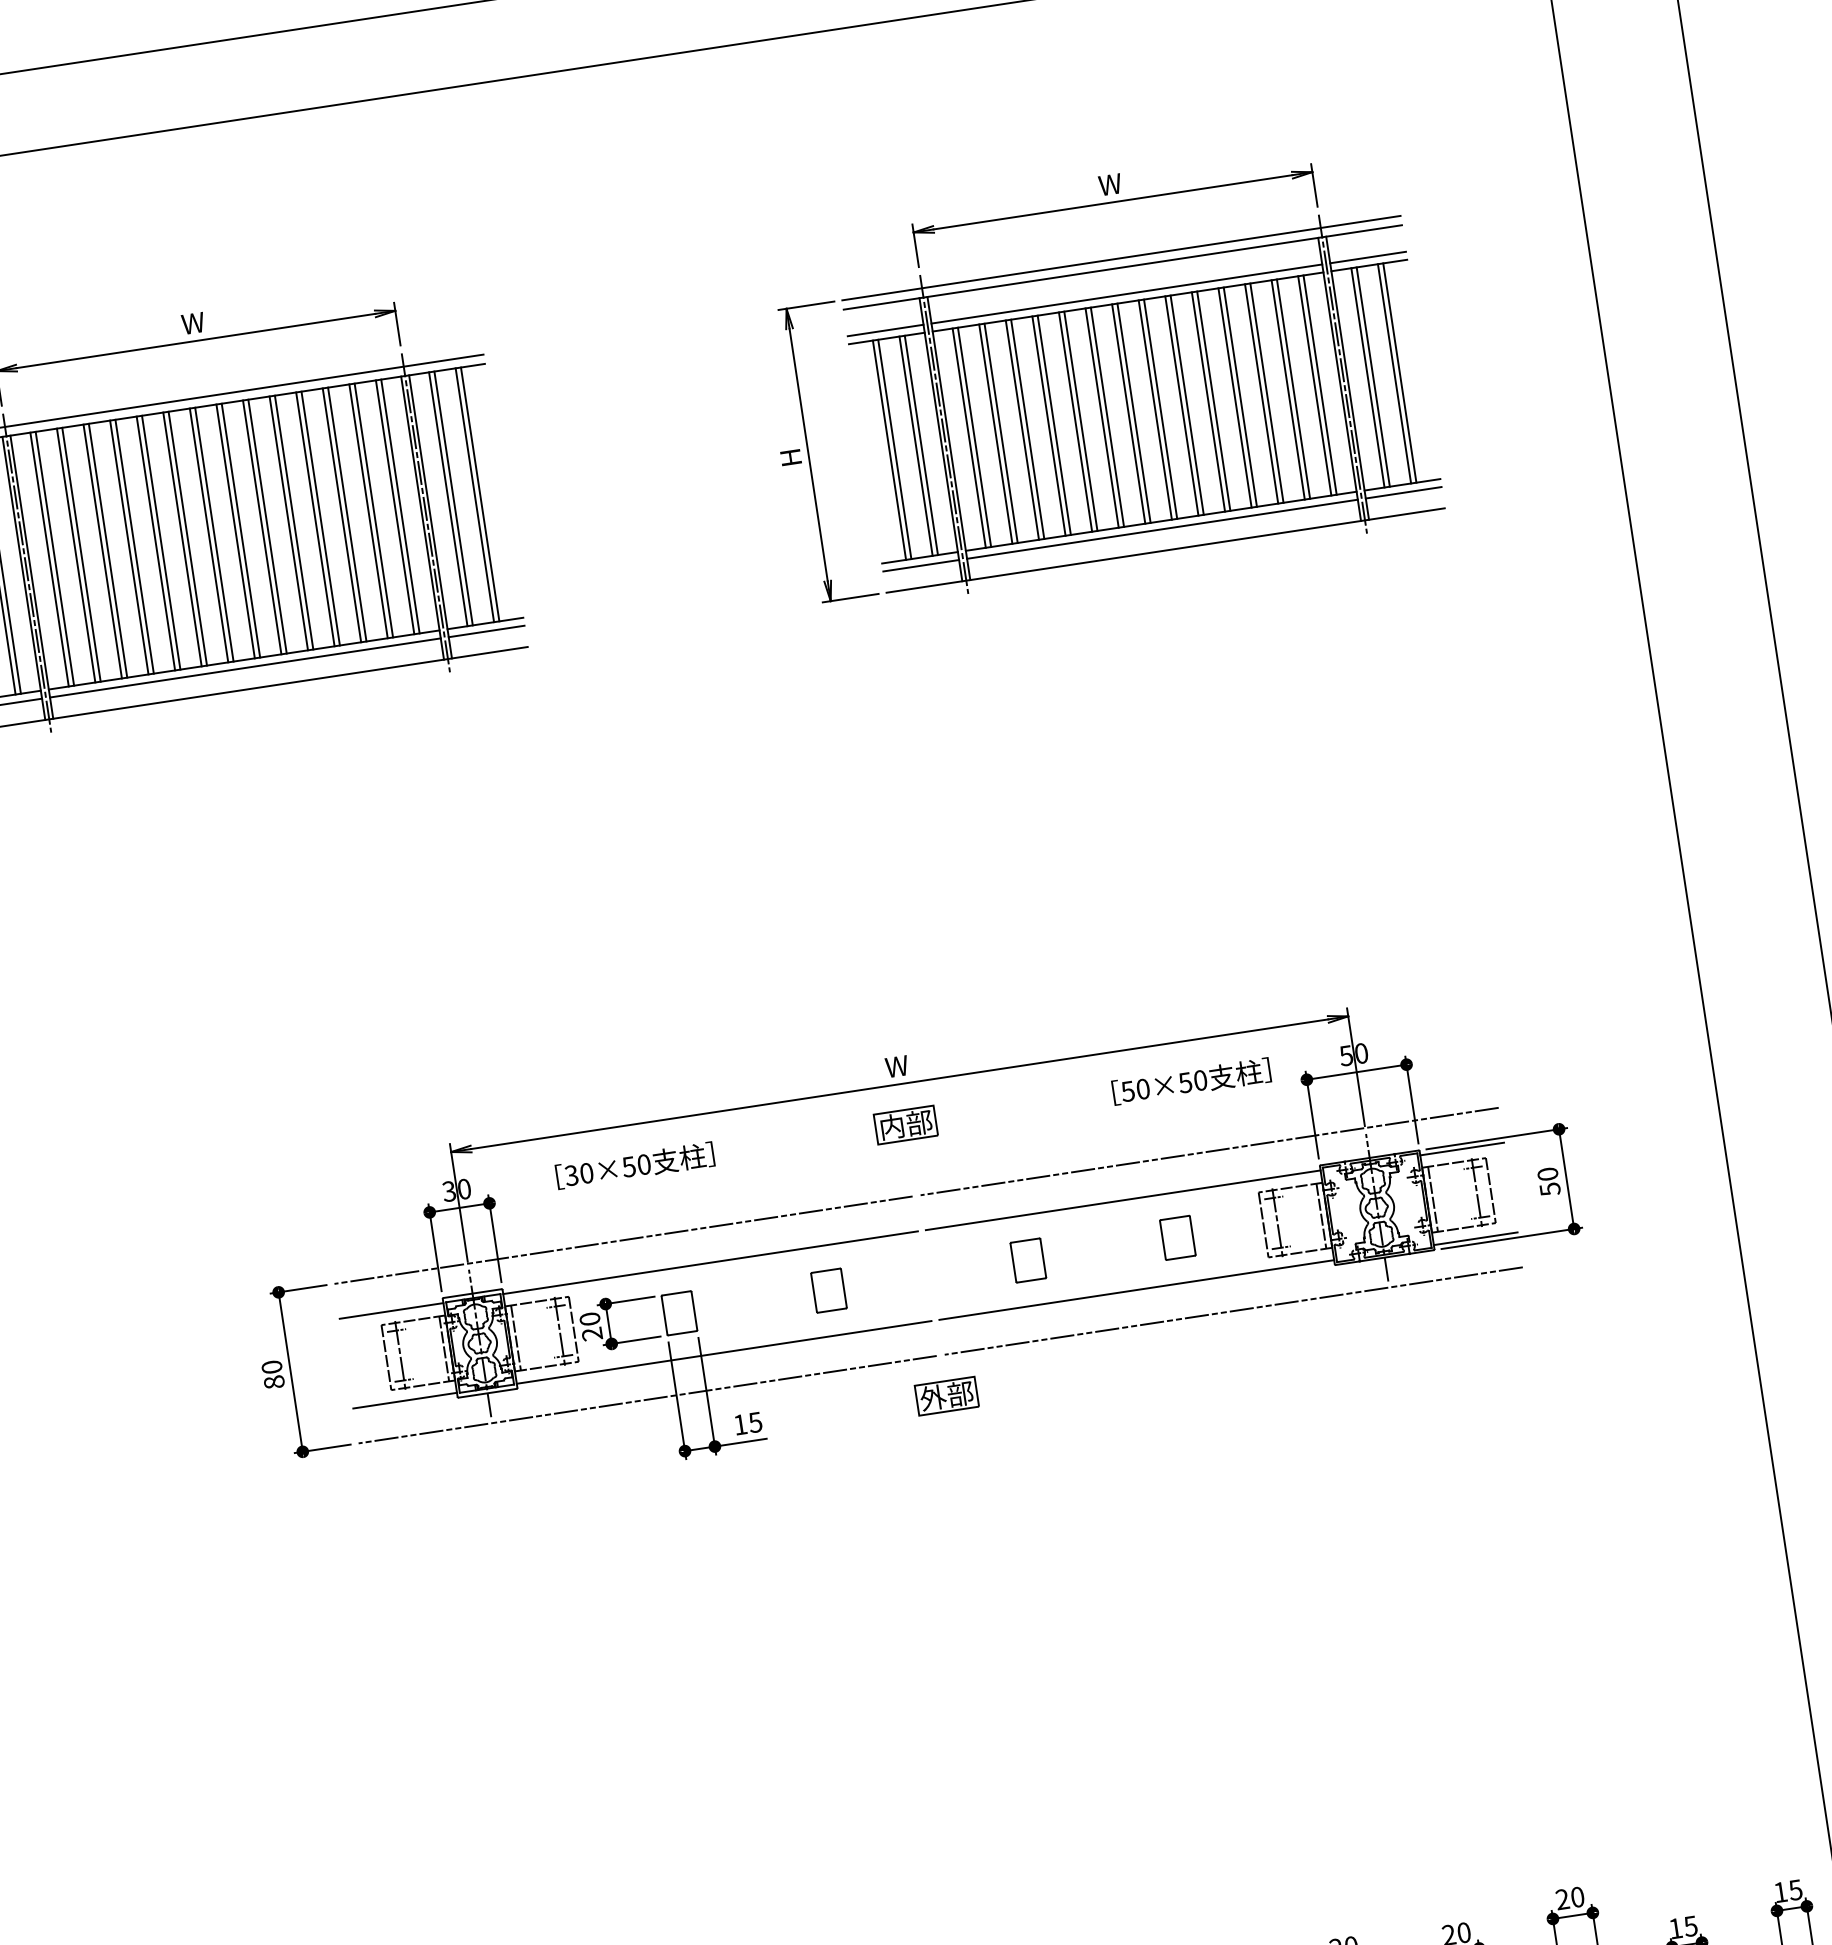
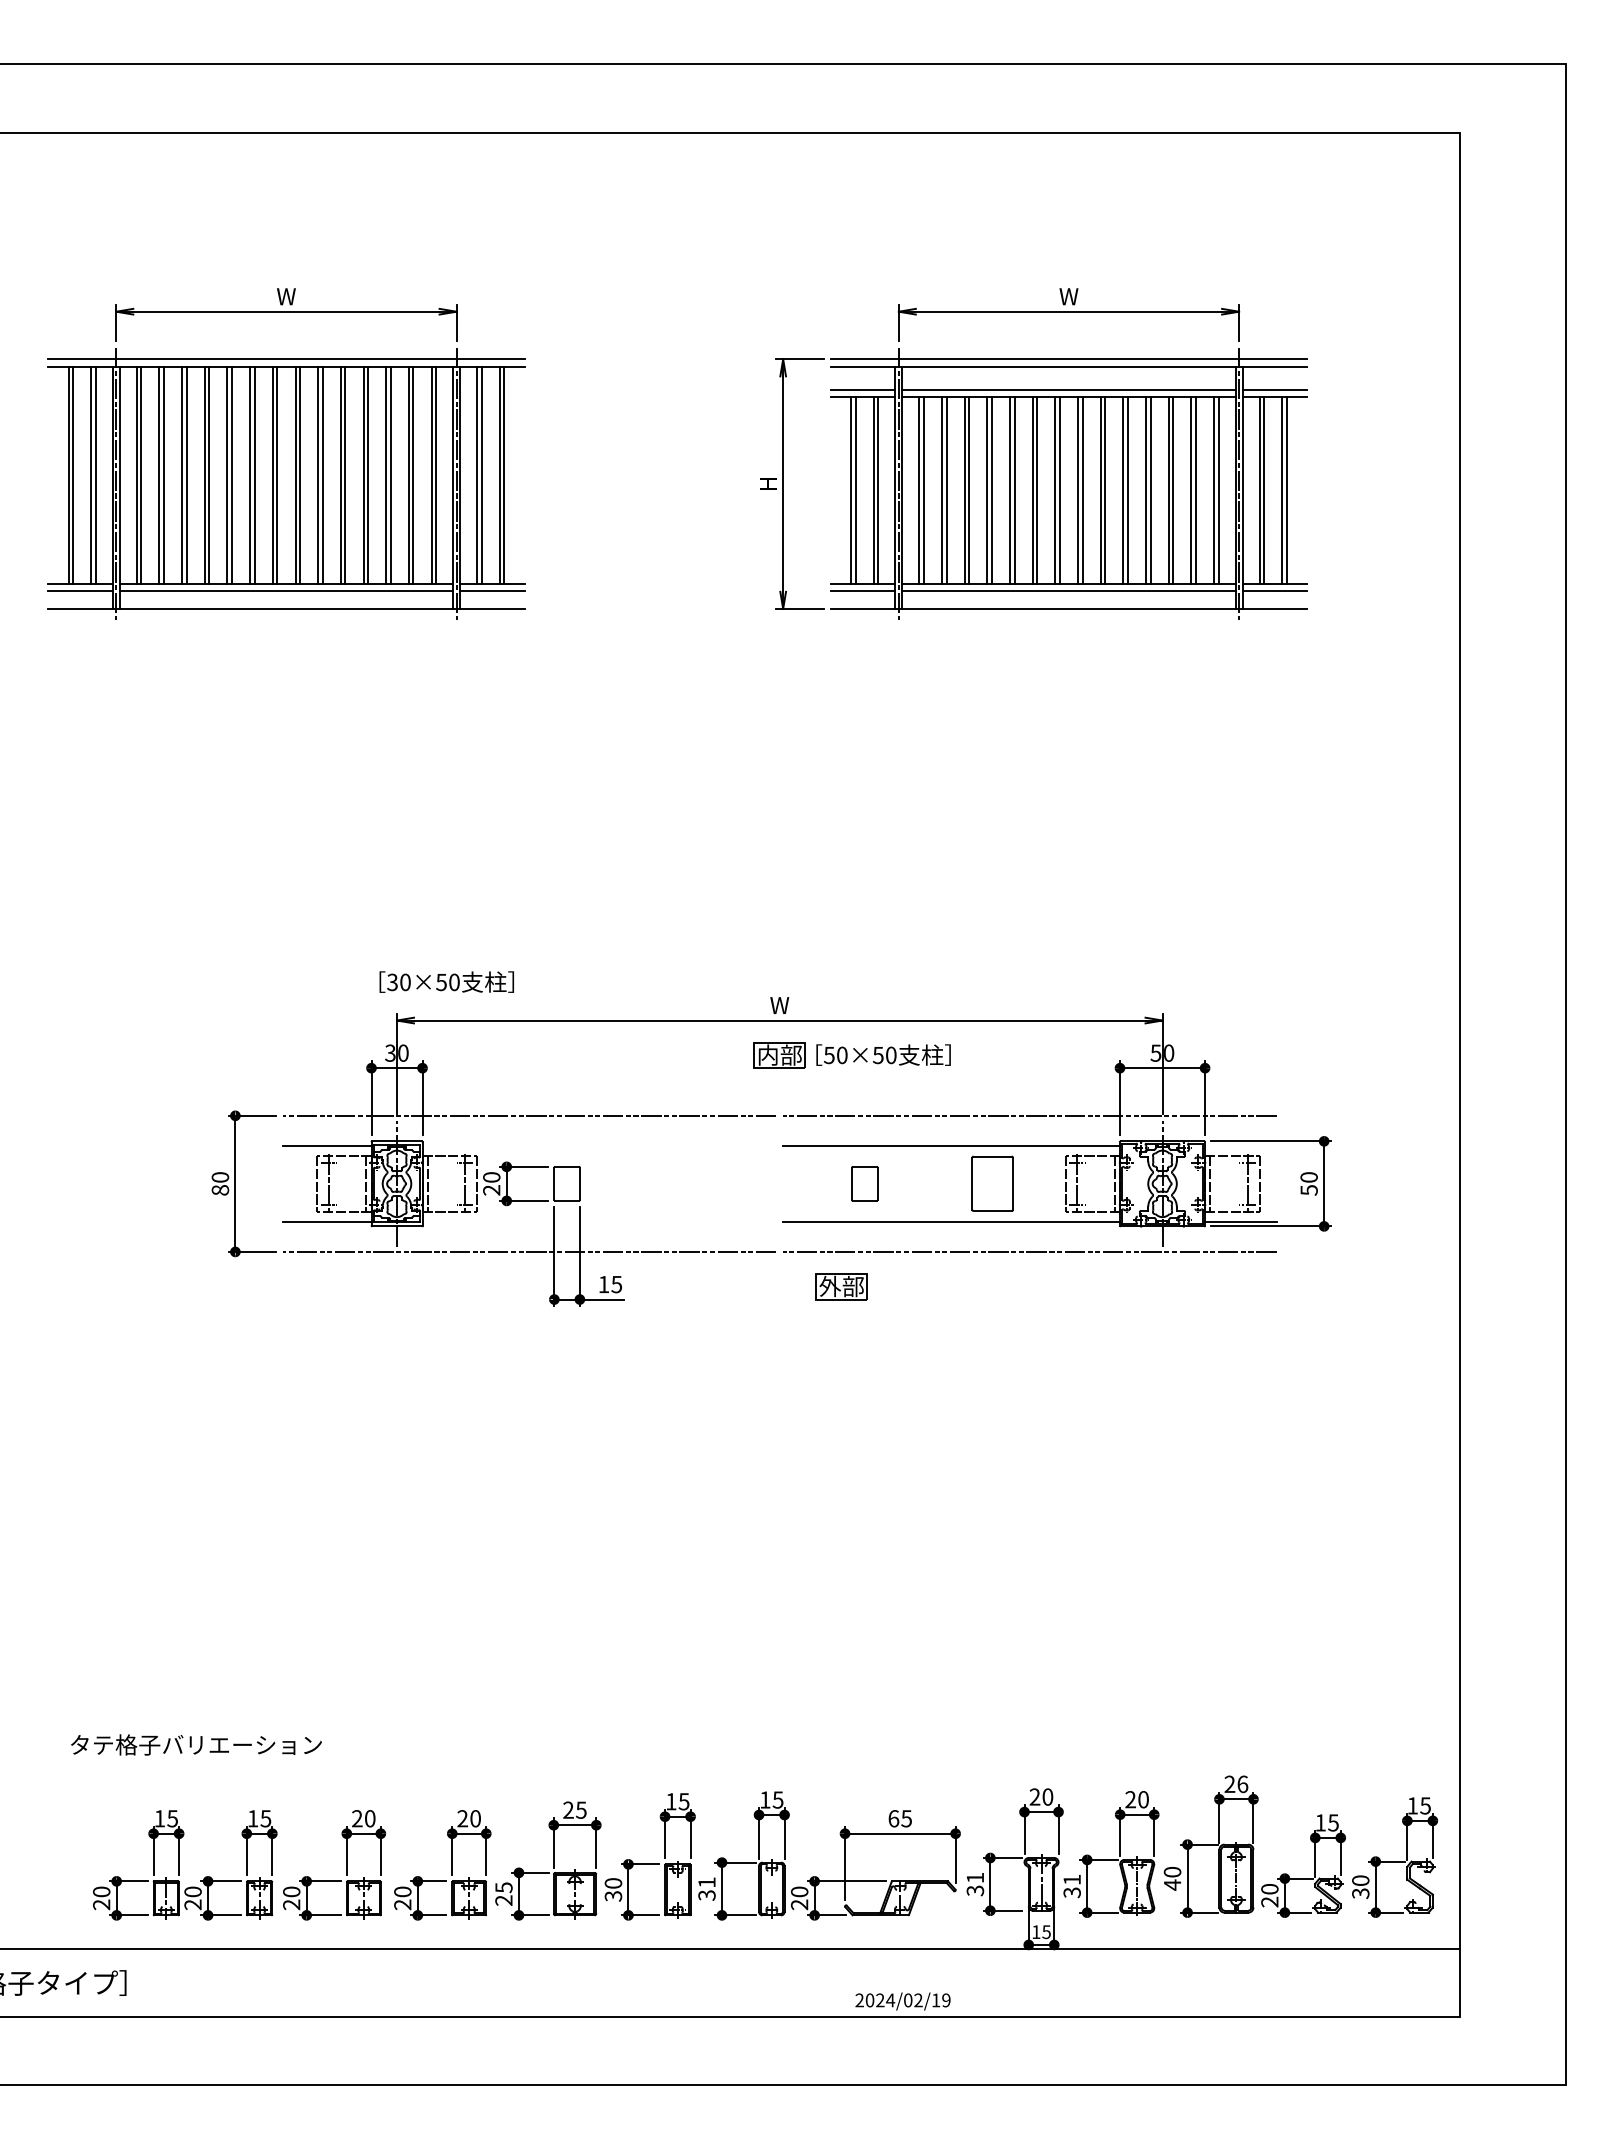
text: (1191, 1080) -> (883, 1054), moved
line: (1461, 1148) -> (1240, 1145), removed
text: (634, 1164) -> (446, 981), moved
part: (1176, 1237) -> (991, 1183), size x1.6
line: (710, 1262) -> (599, 1145), removed
part: (828, 1290) -> (694, 1183), removed
line: (724, 1352) -> (599, 1222), removed
part: (946, 1395) -> (841, 1286), moved
text: (1577, 1896) -> (1242, 1783), 20 -> 26

